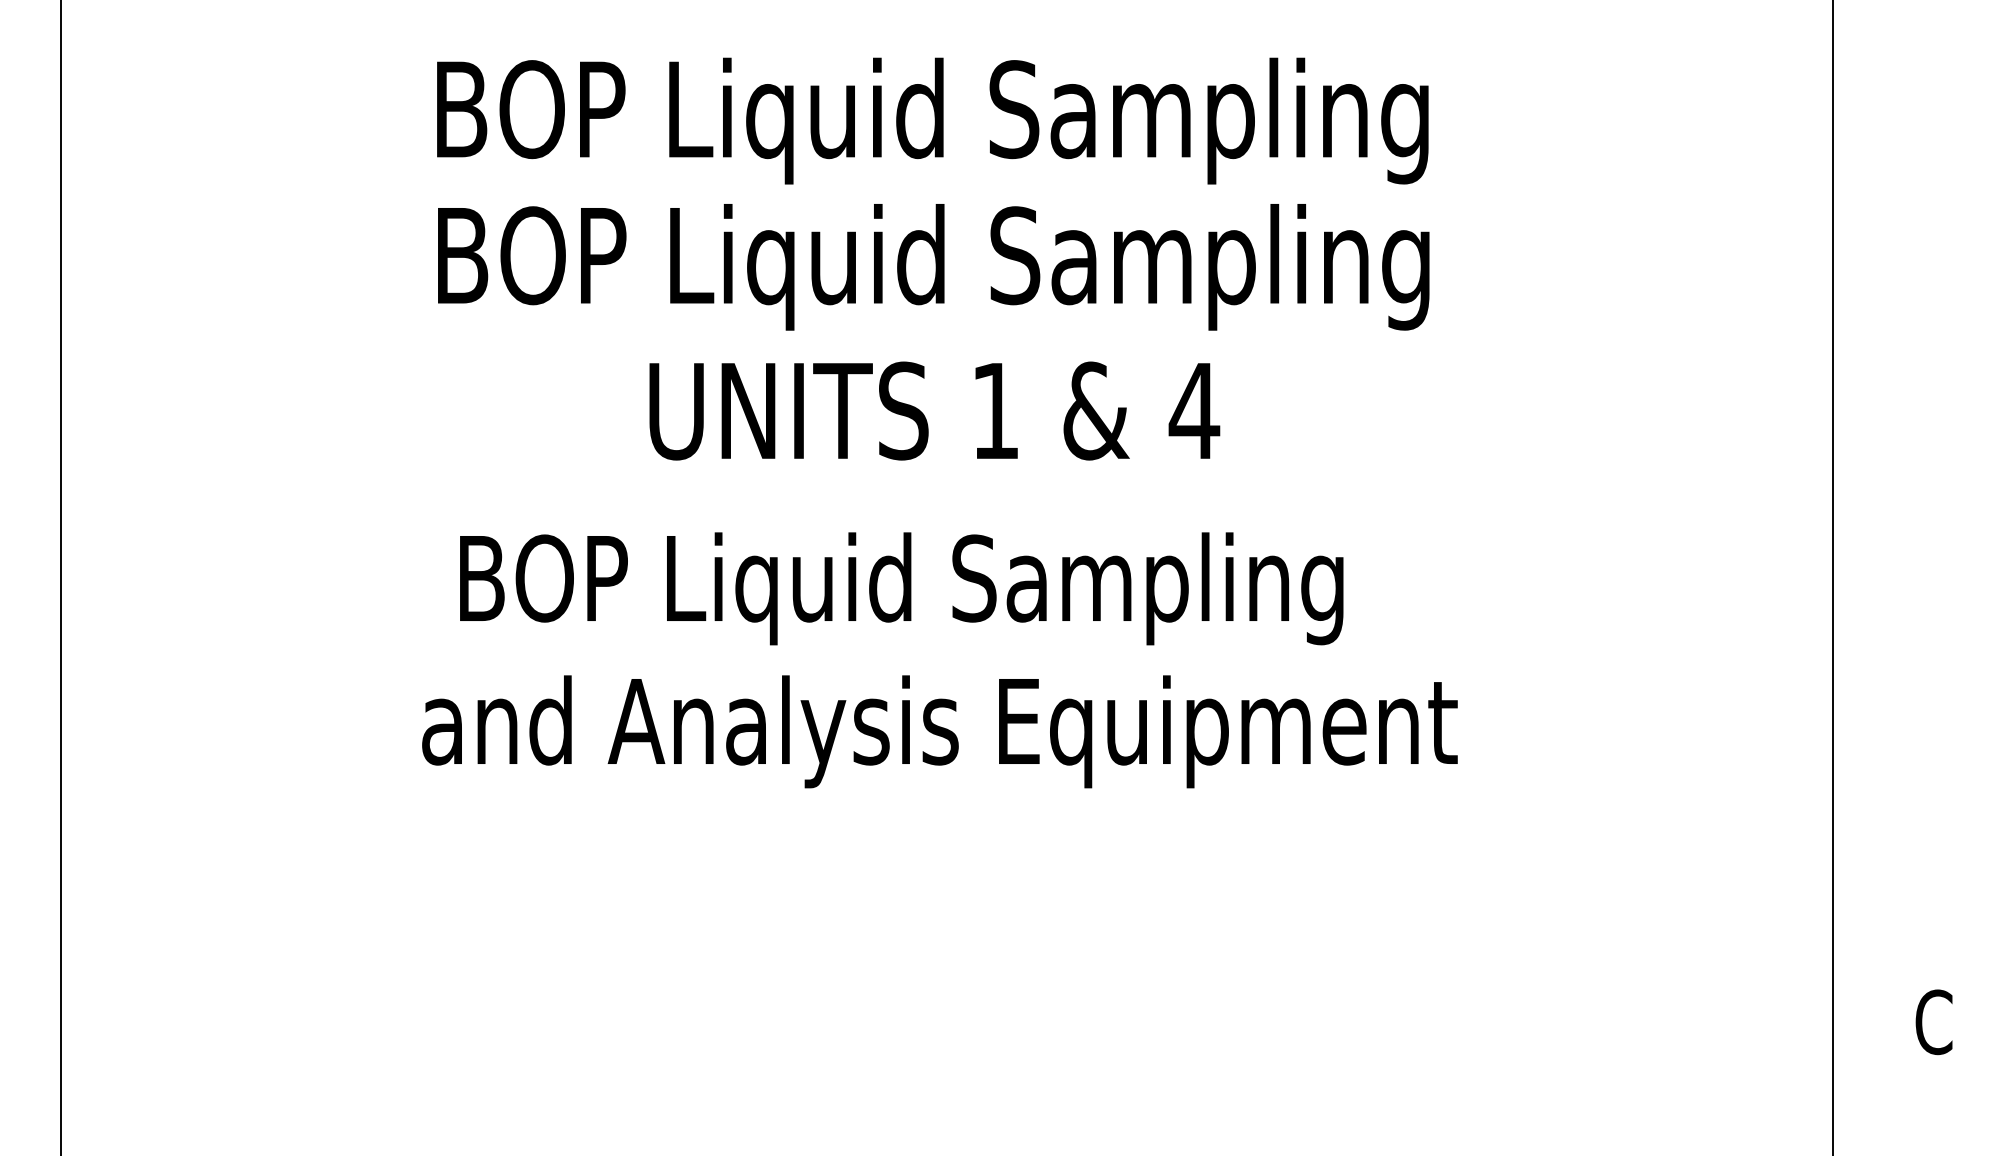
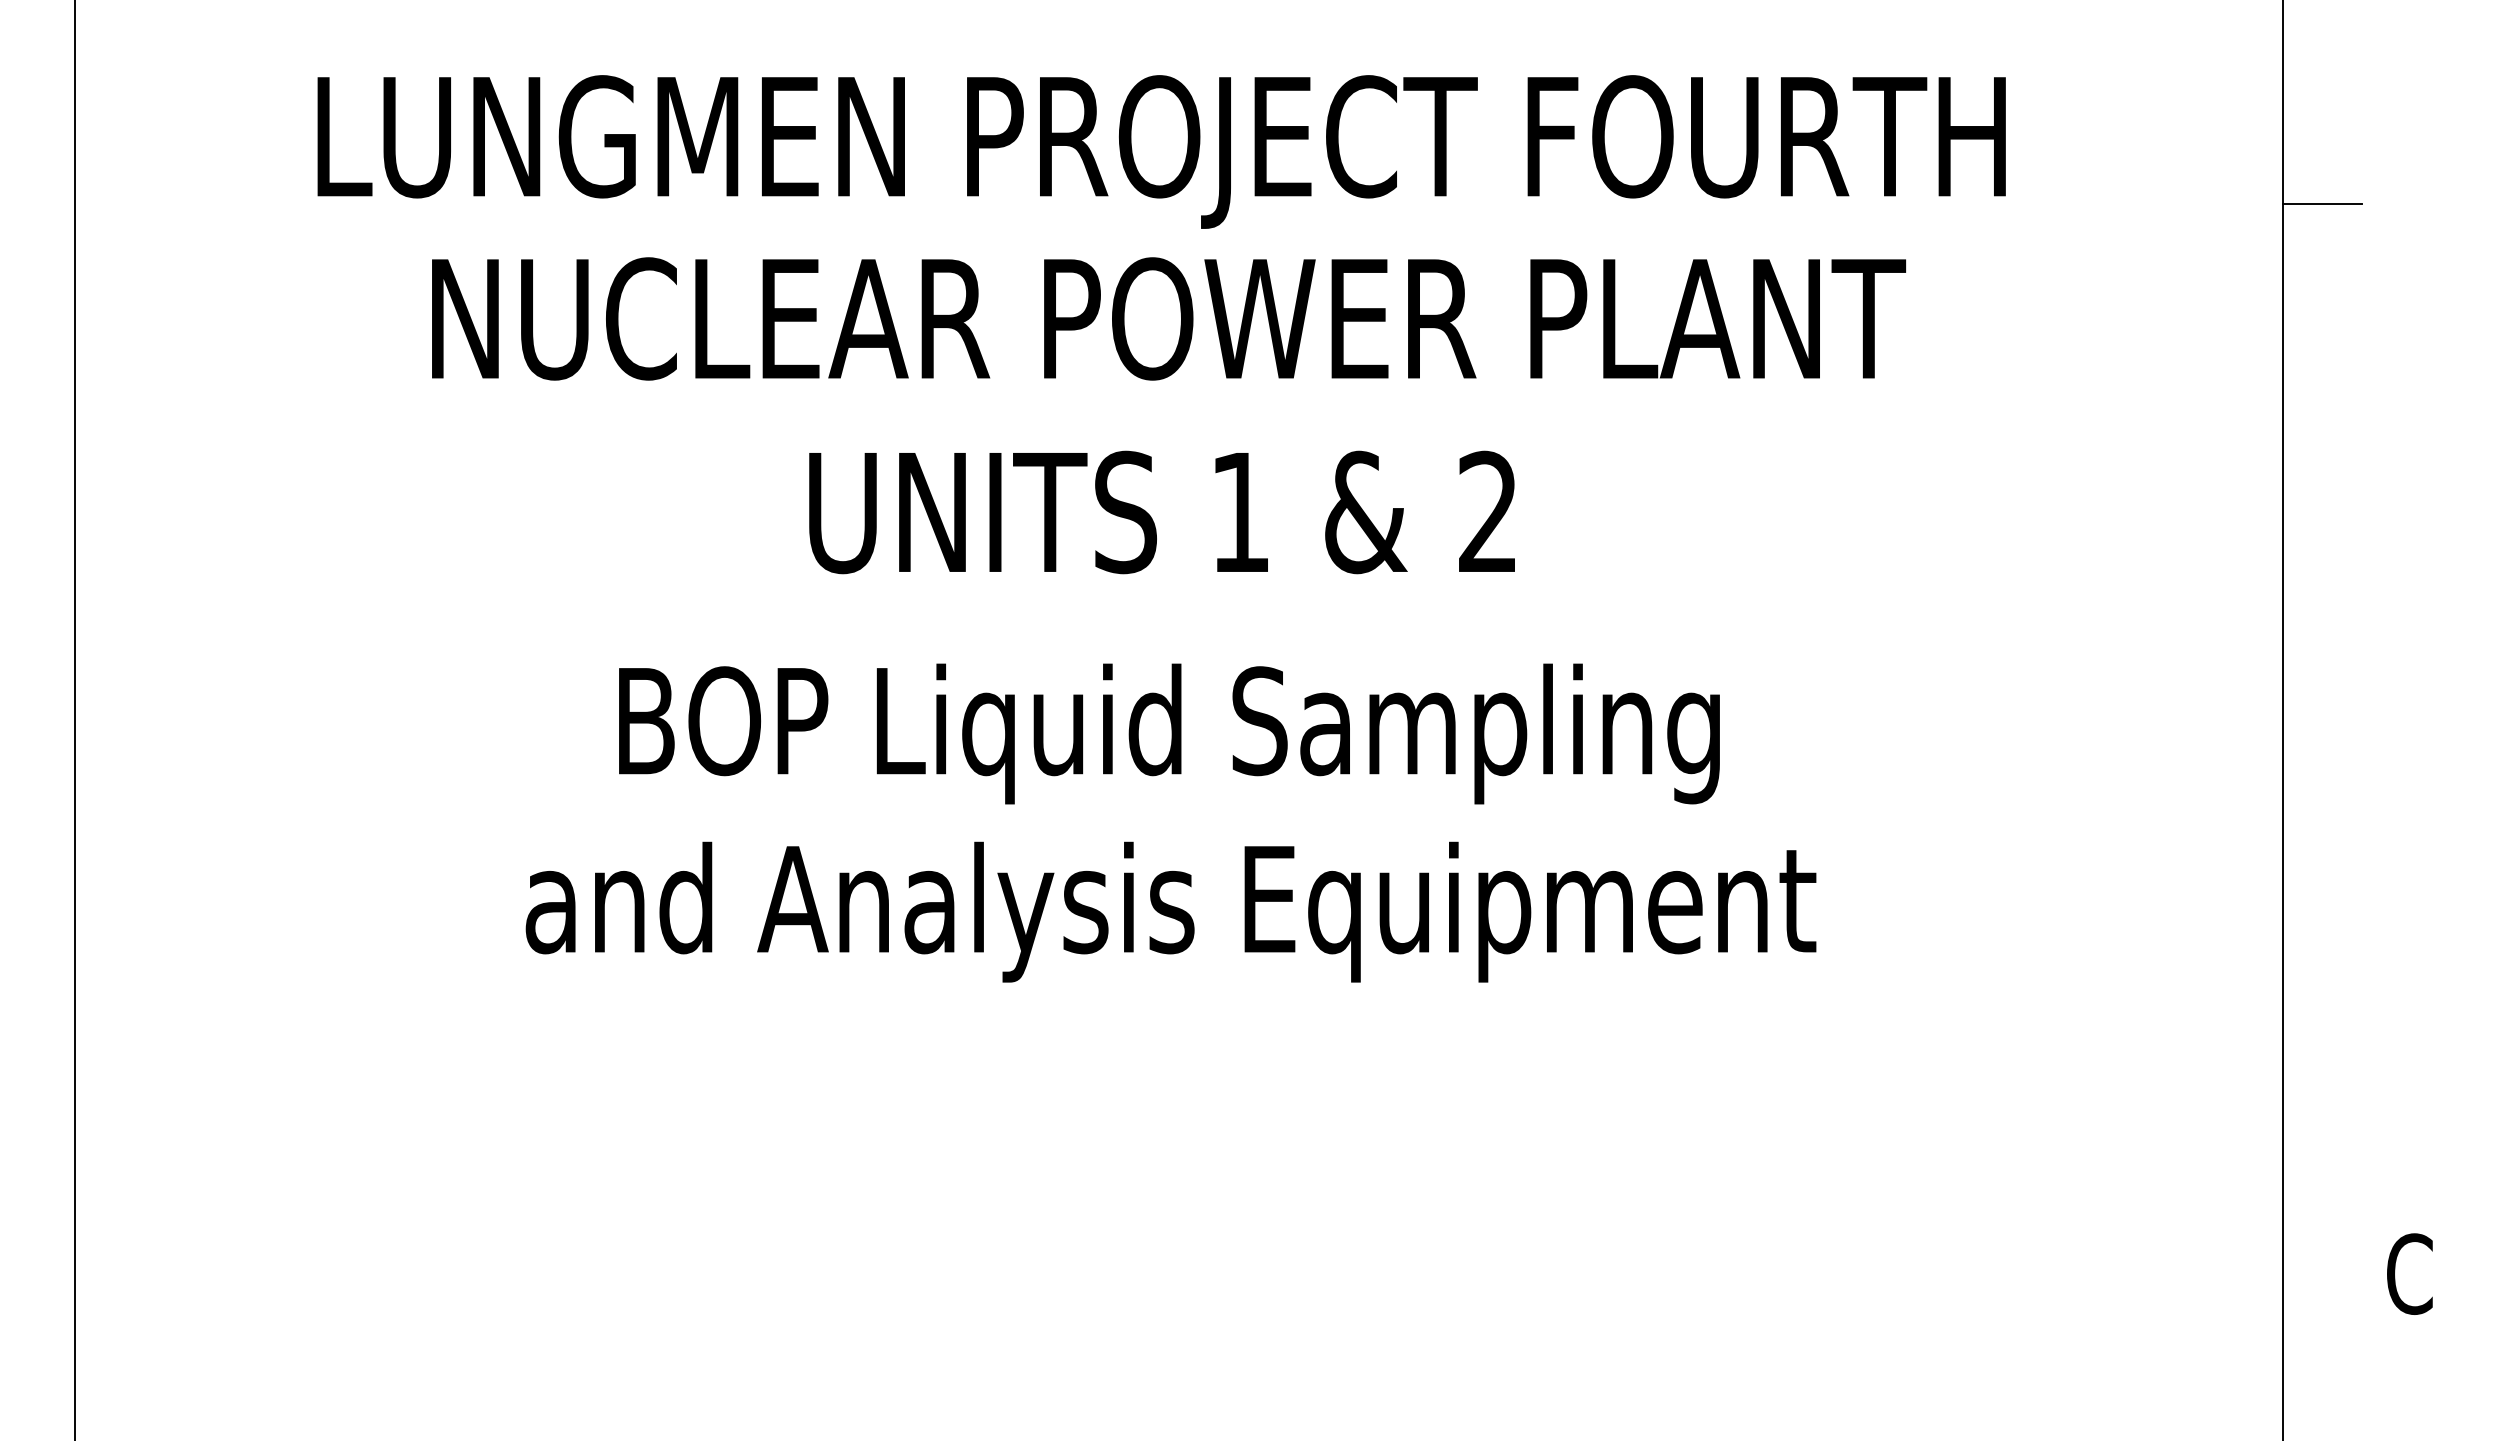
text: (932, 121) -> (1161, 151), BOP Liquid Sampling -> LUNGMEN PROJECT FOURTH
line: (1863, 163) -> (2322, 204), added
text: (938, 267) -> (1169, 333), BOP Liquid Sampling -> NUCLEAR POWER PLANT
text: (1194, 409) -> (1488, 510), 4 -> 2
text: (901, 588) -> (1169, 733), moved

